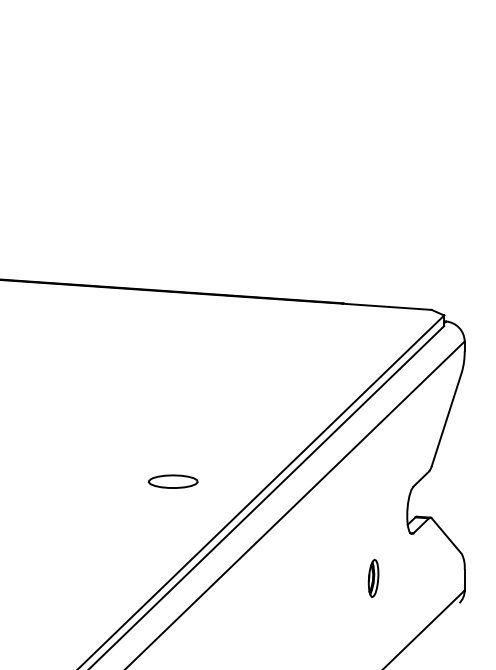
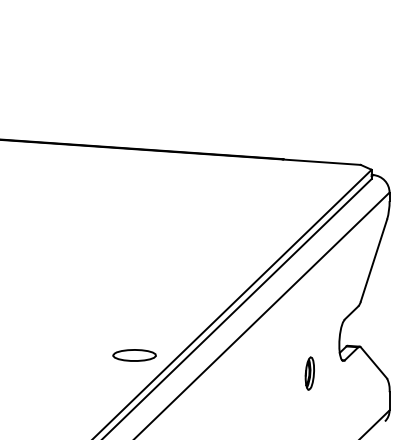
part: (172, 481) -> (133, 355), moved
part: (373, 577) -> (309, 372), moved

